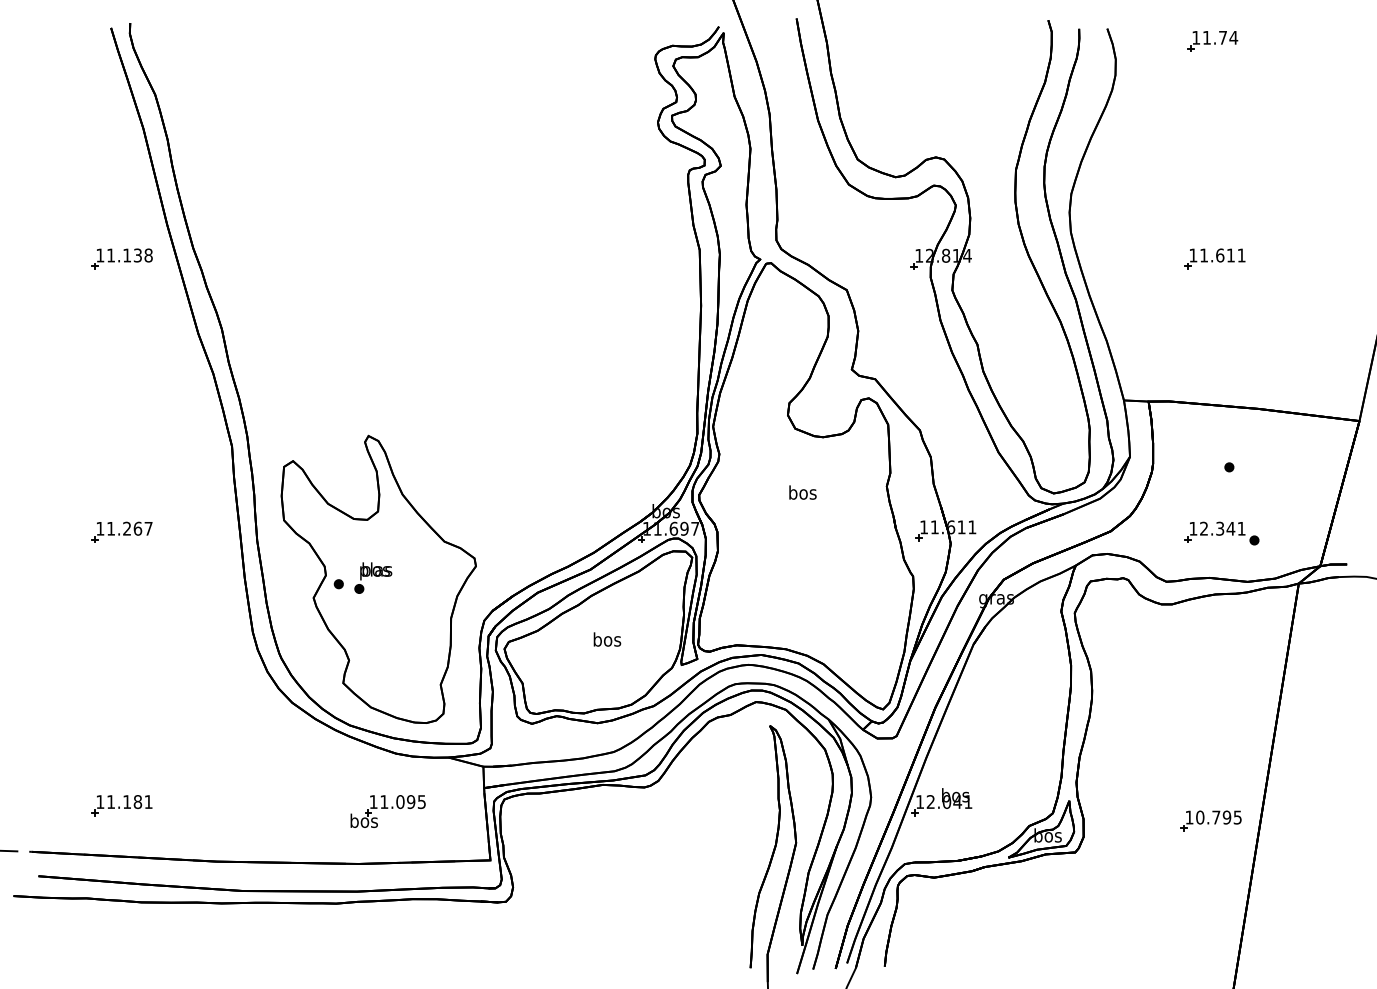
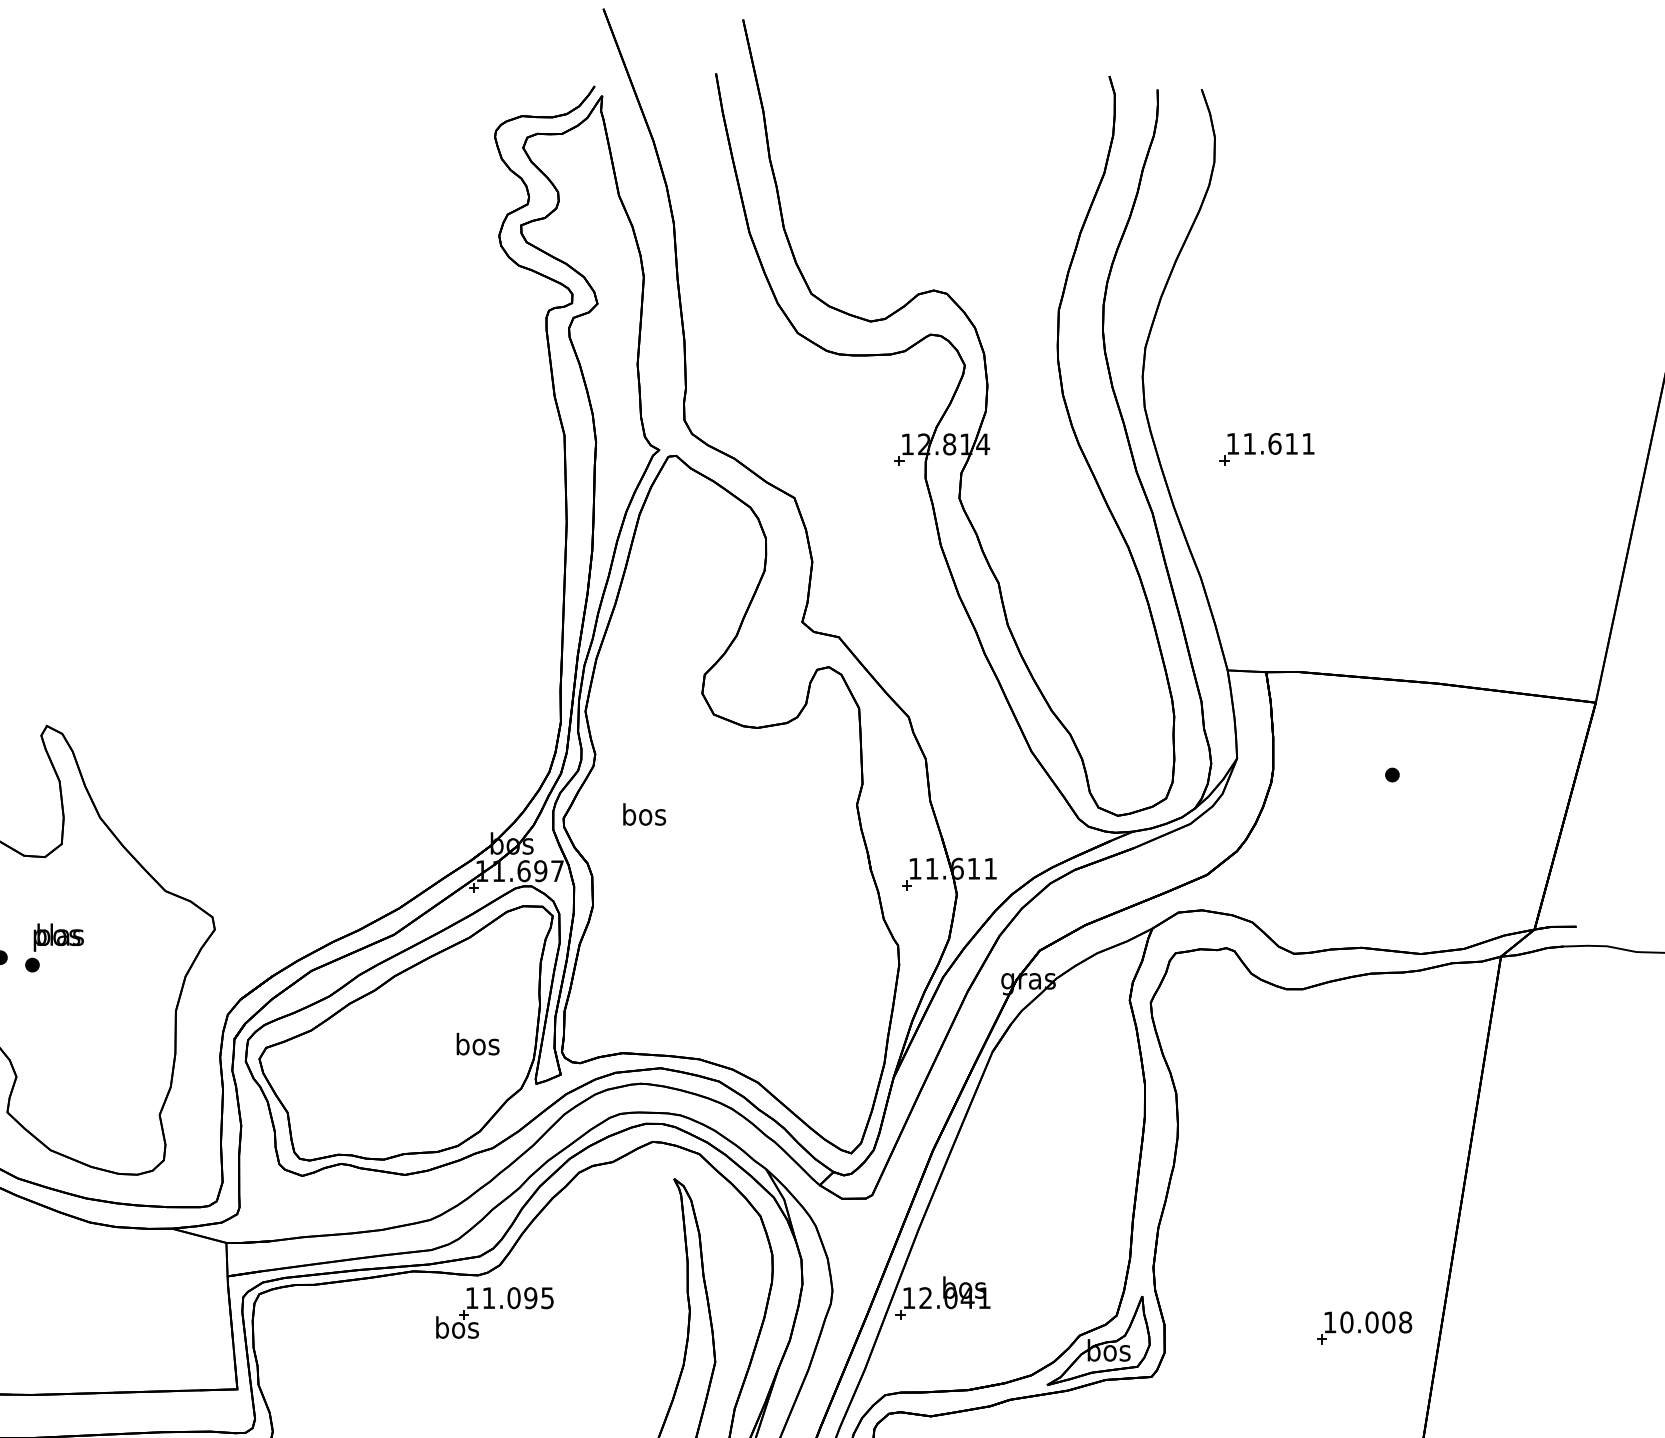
part: (1212, 41) -> (1366, 109), removed
part: (1214, 258) -> (1266, 448), moved
text: (802, 492) -> (643, 814), moved
part: (1221, 533) -> (1380, 878), removed
text: (607, 639) -> (478, 1044), moved
part: (387, 811) -> (493, 1312), moved
text: (1226, 817) -> (1387, 1322), 10.795 -> 10.008

